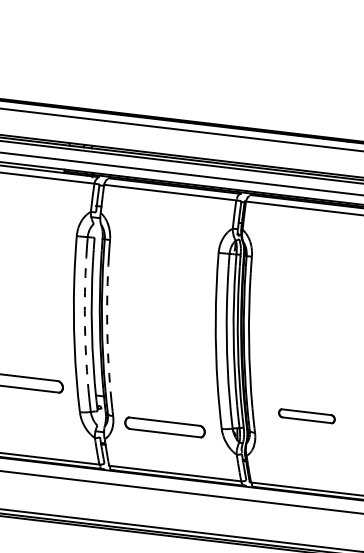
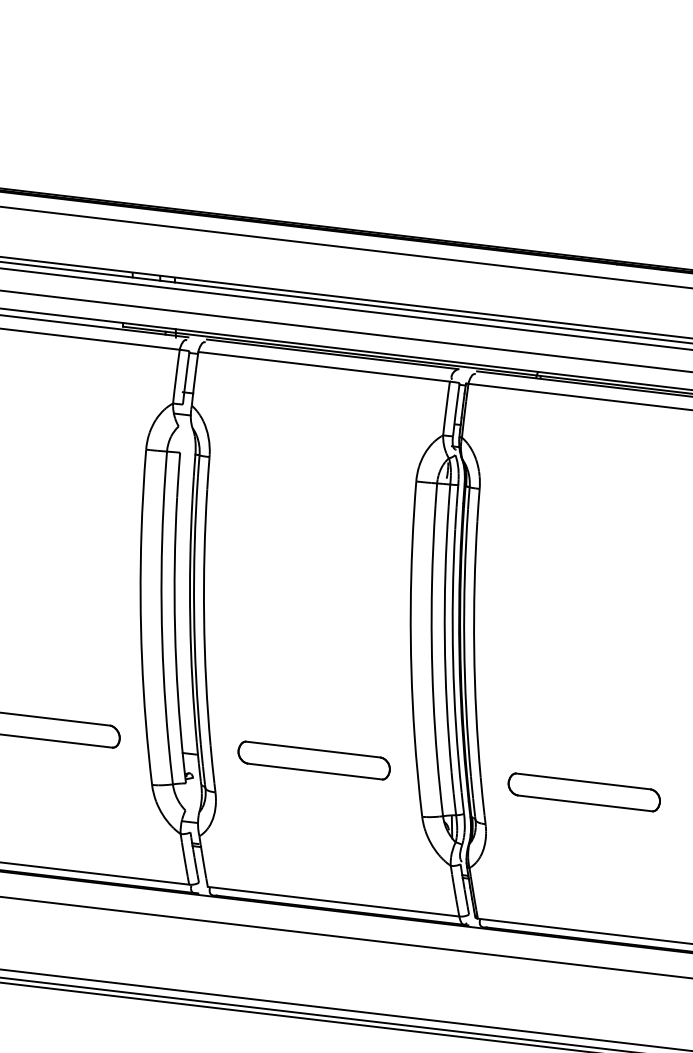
arc: (84, 319) -> (160, 608), dashed -> solid
arc: (107, 324) -> (204, 617), dashed -> solid
part: (306, 416) -> (583, 793), size x1.43
part: (164, 427) -> (313, 760), moved

